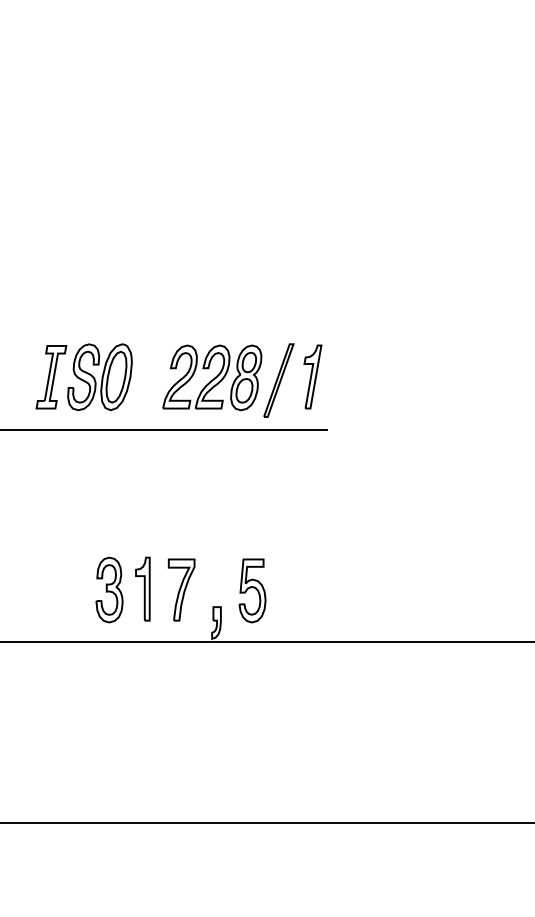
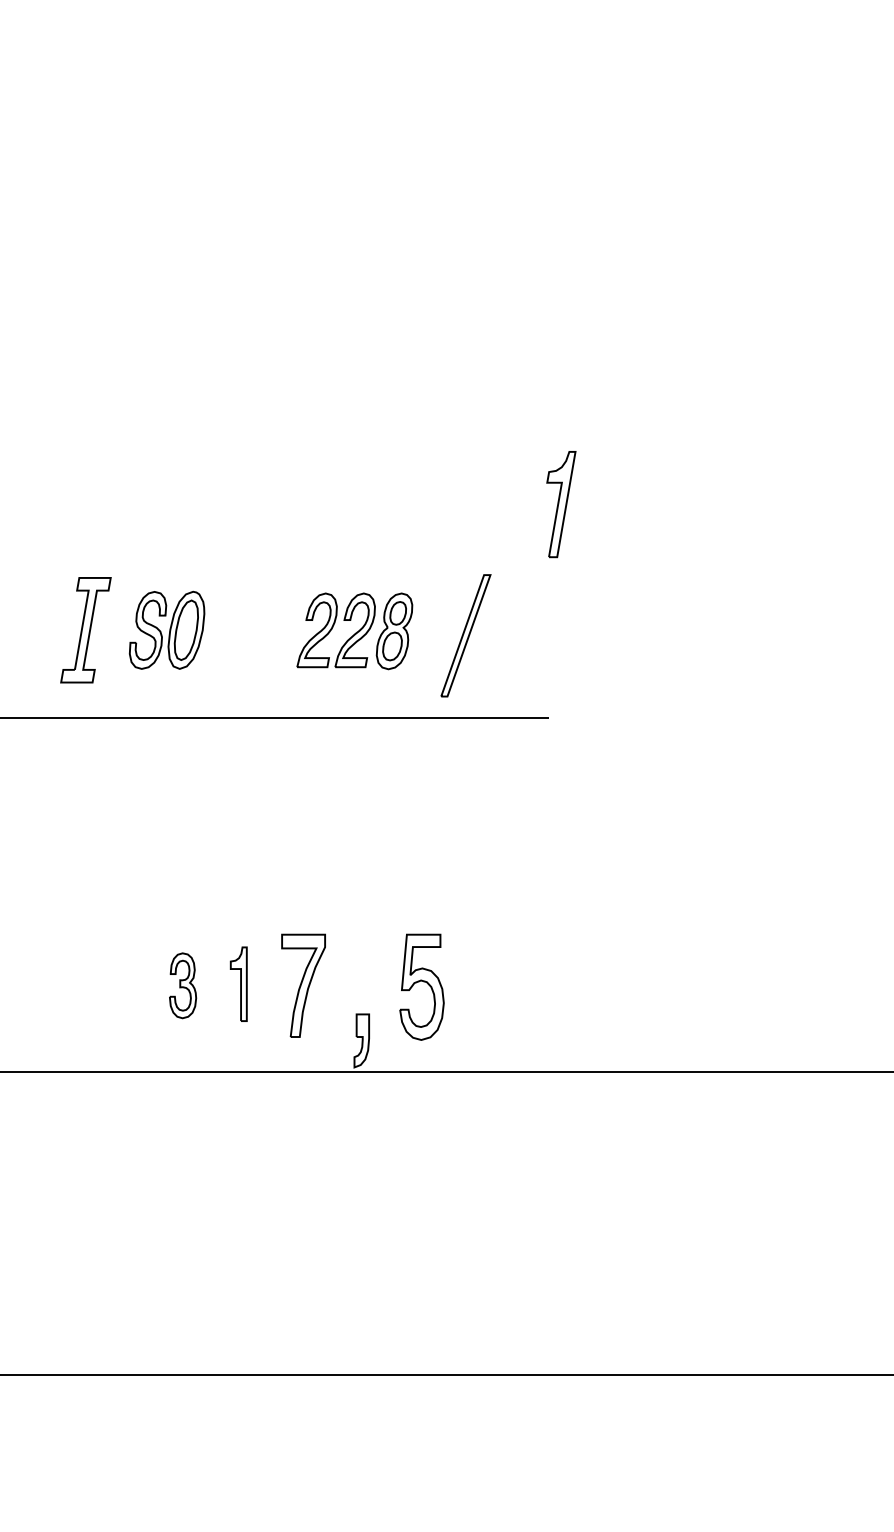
part: (312, 376) -> (560, 503), moved
part: (99, 377) -> (166, 630), size x0.7
part: (212, 377) -> (355, 630), size x0.7
part: (142, 588) -> (238, 983), size x0.7
part: (109, 589) -> (182, 984), size x0.6

